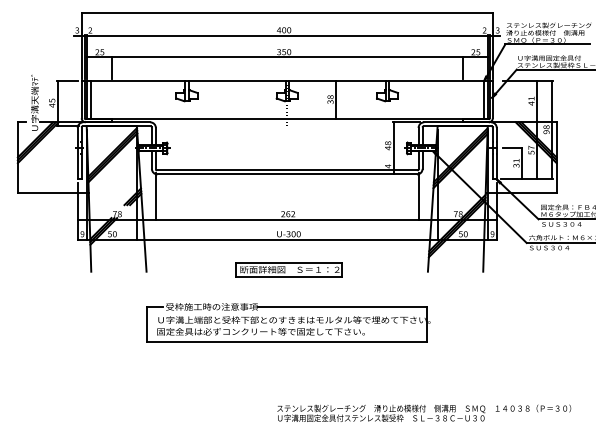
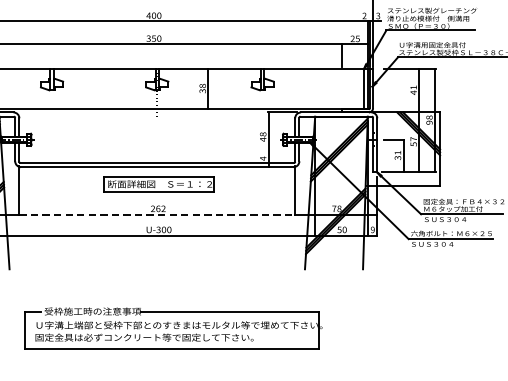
line: (287, 219) -> (157, 214), solid -> dashed
part: (288, 269) -> (158, 184), moved
part: (288, 322) -> (173, 327), moved

